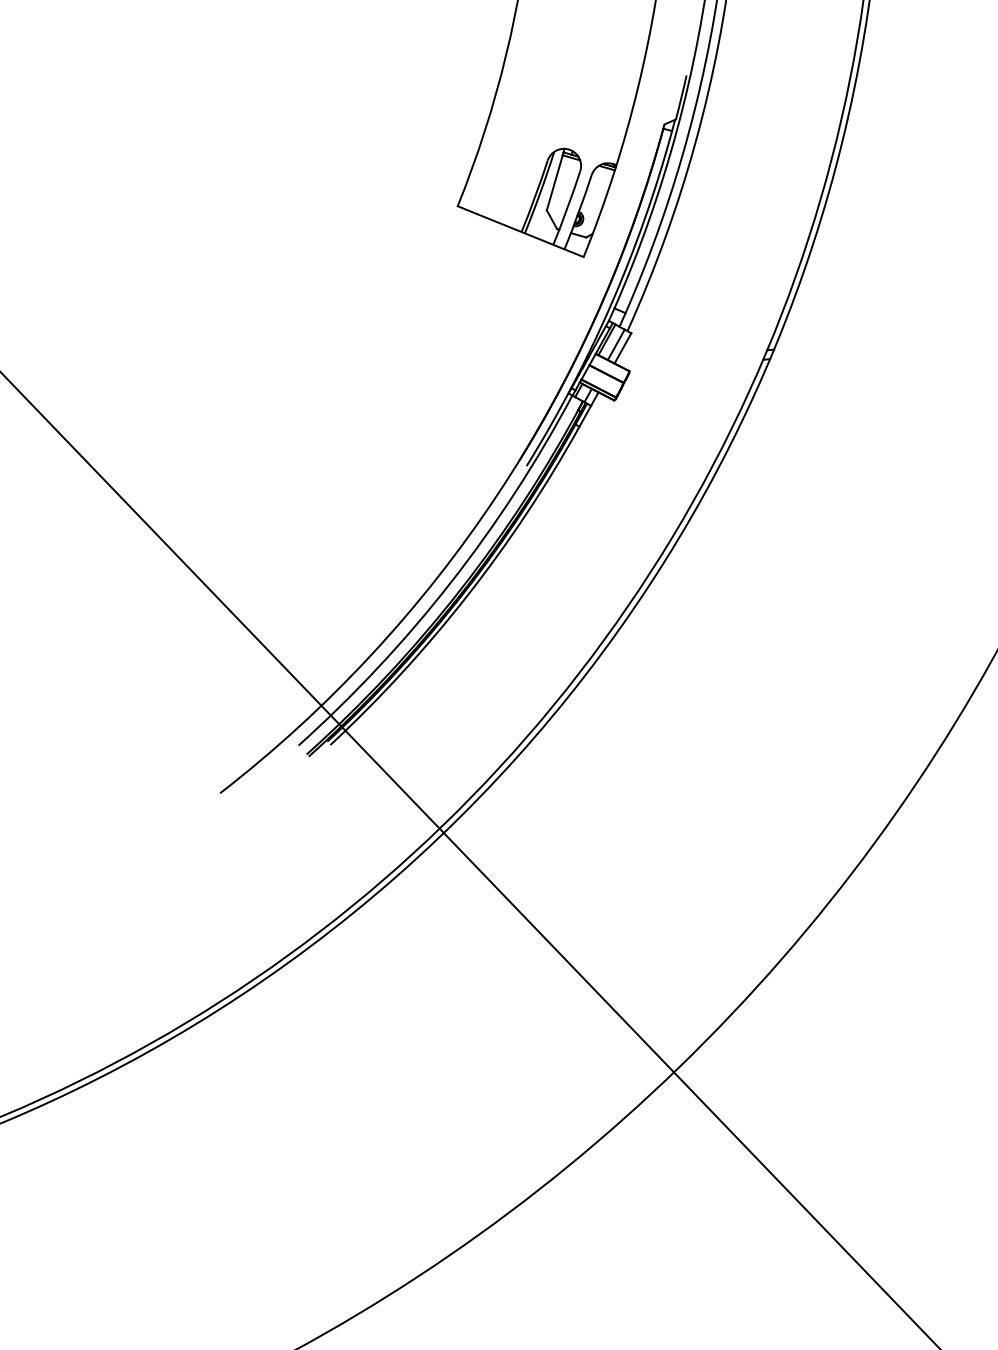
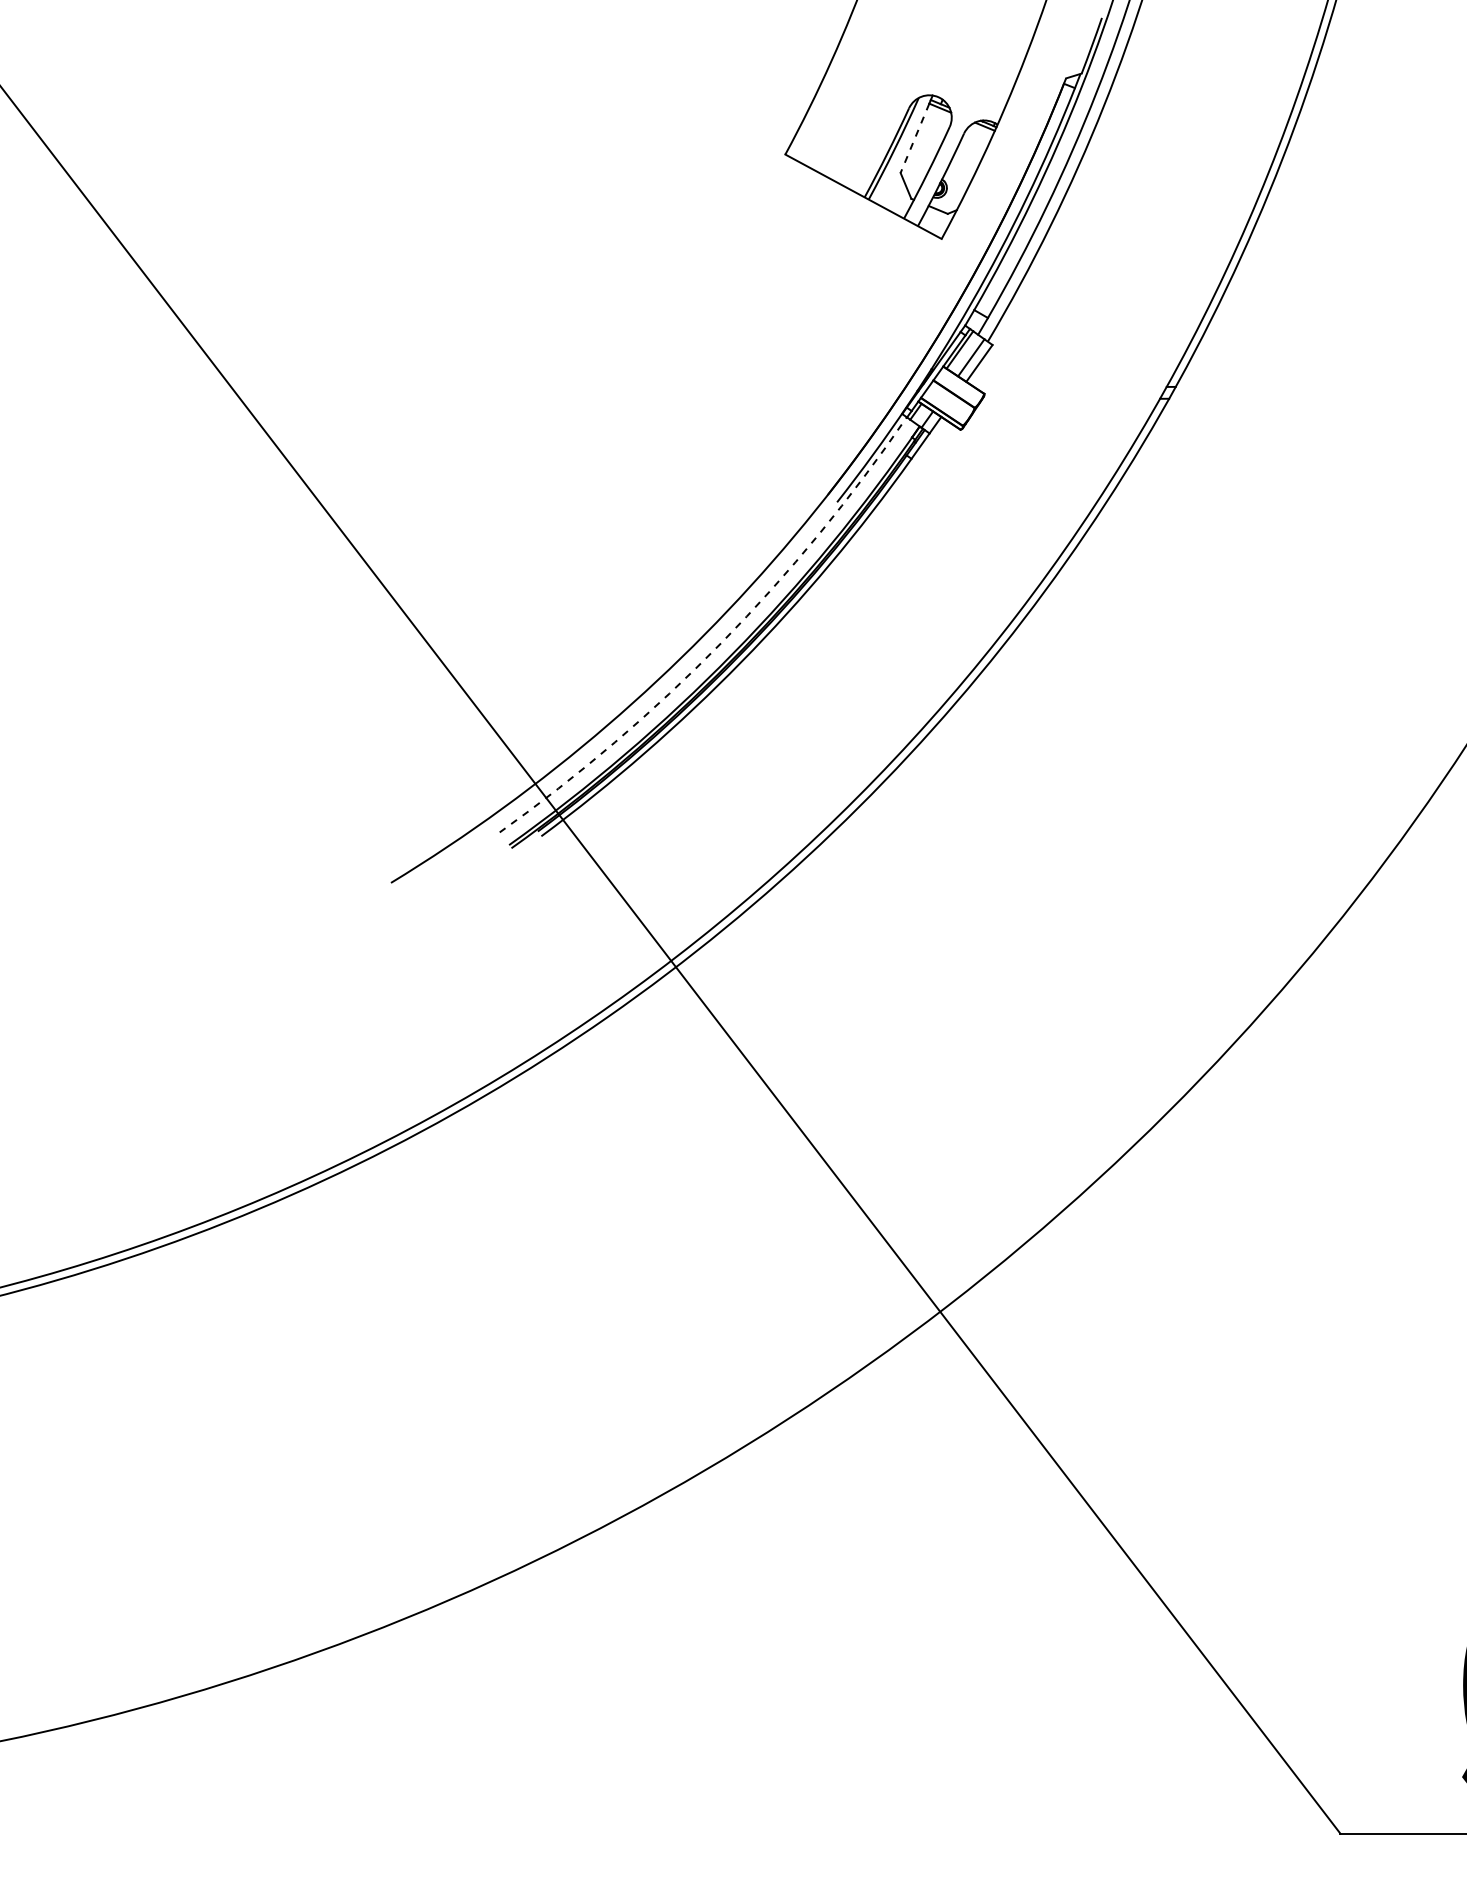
line: (554, 183) -> (914, 138), solid -> dashed
arc: (450, 582) -> (721, 642), solid -> dashed

